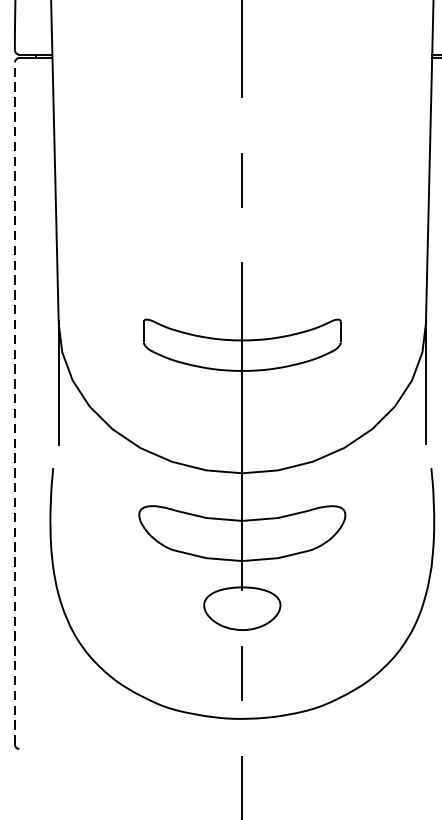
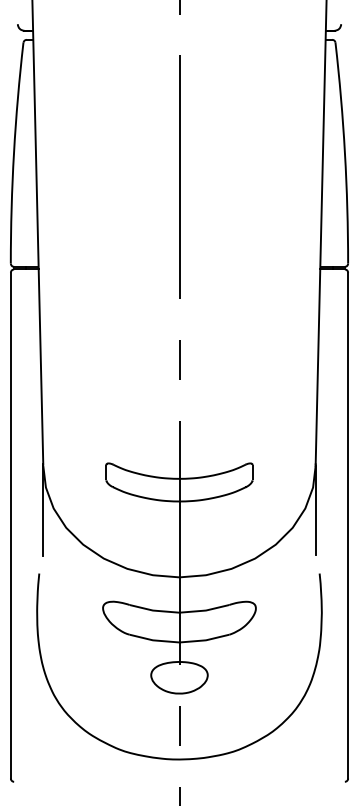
line: (14, 403) -> (10, 525), dashed -> solid

